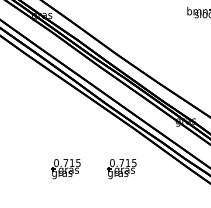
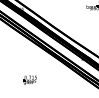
part: (120, 167) -> (55, 79), removed

